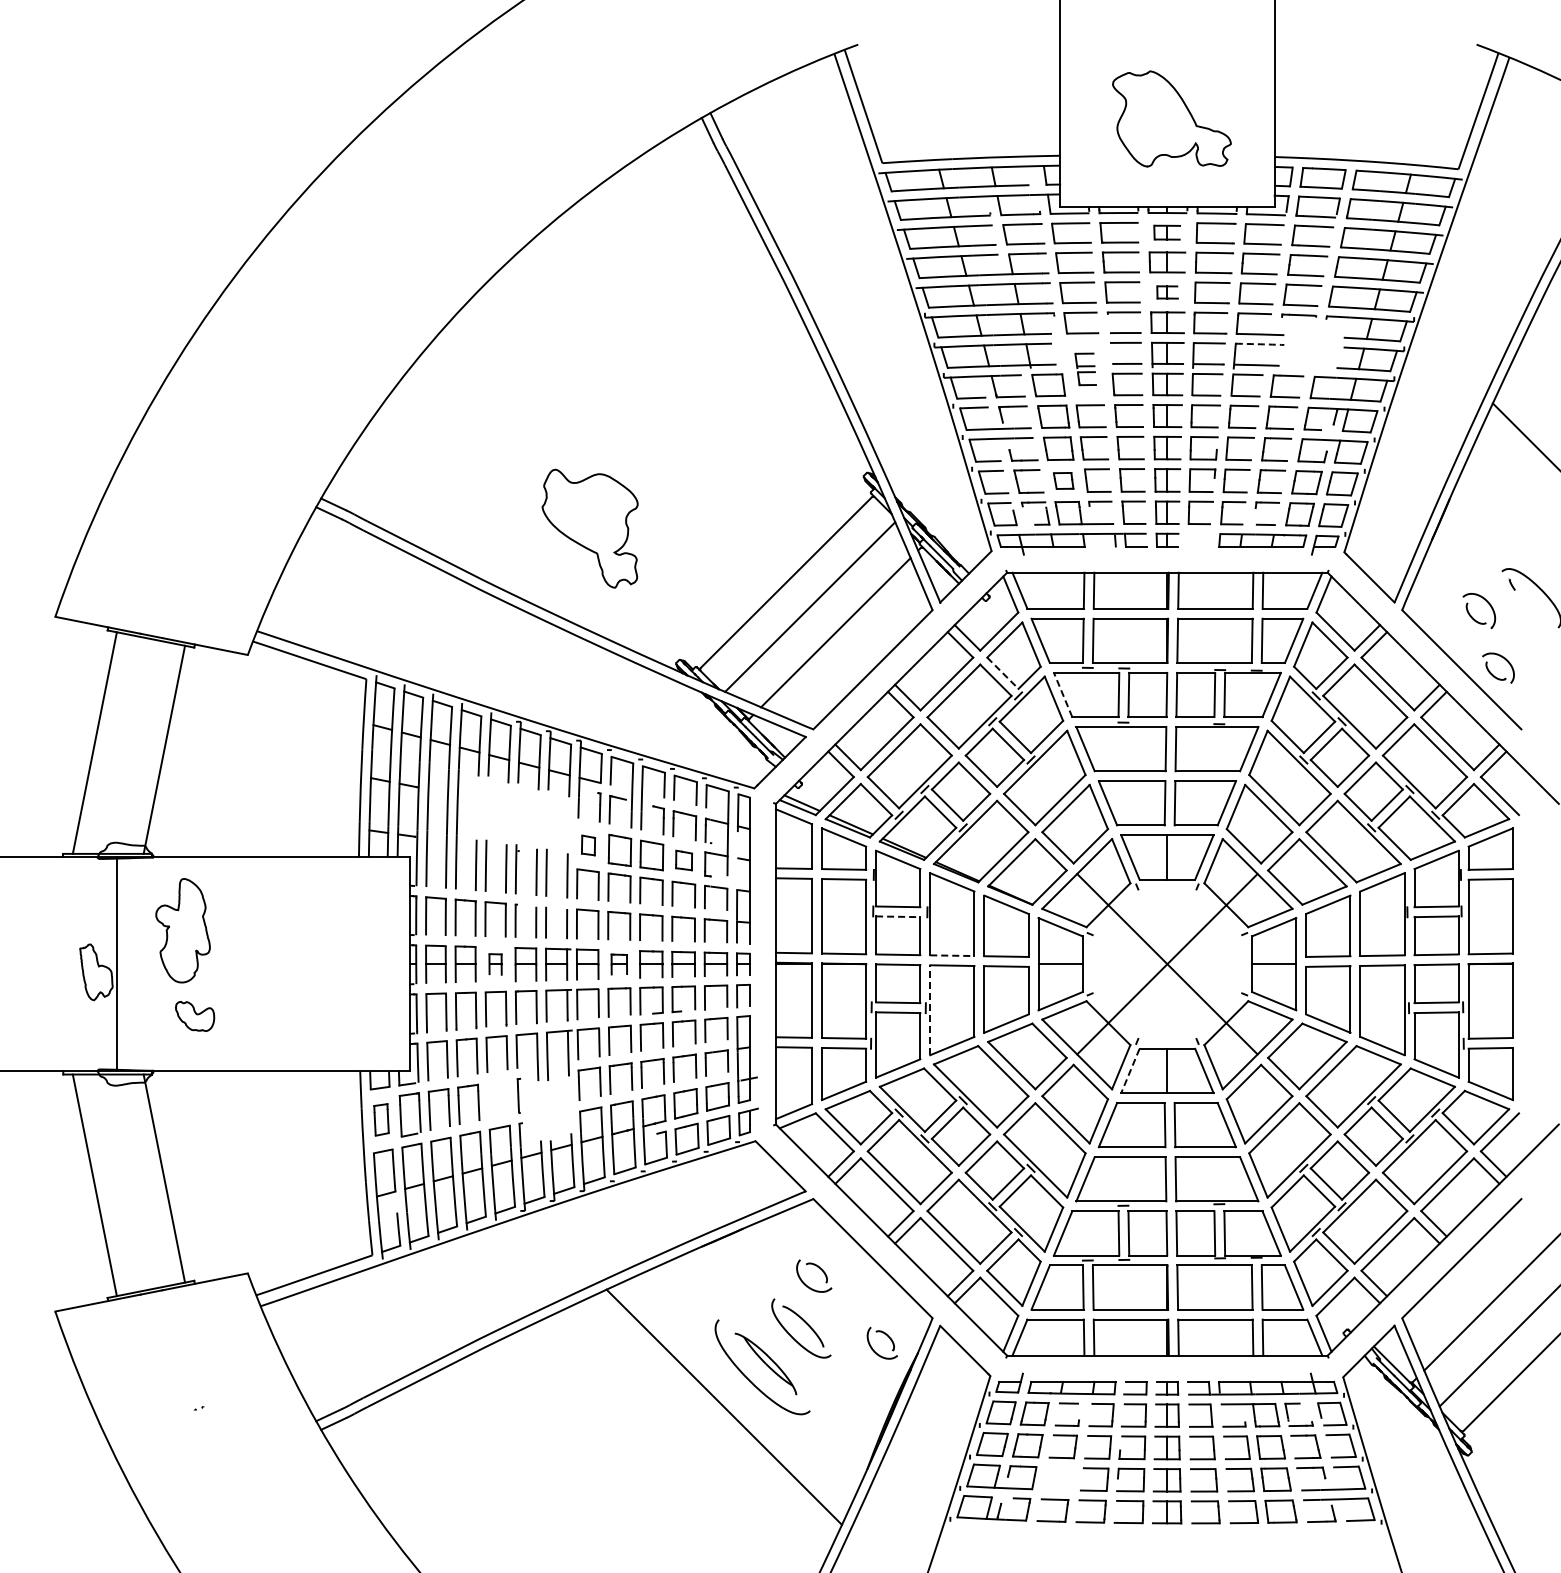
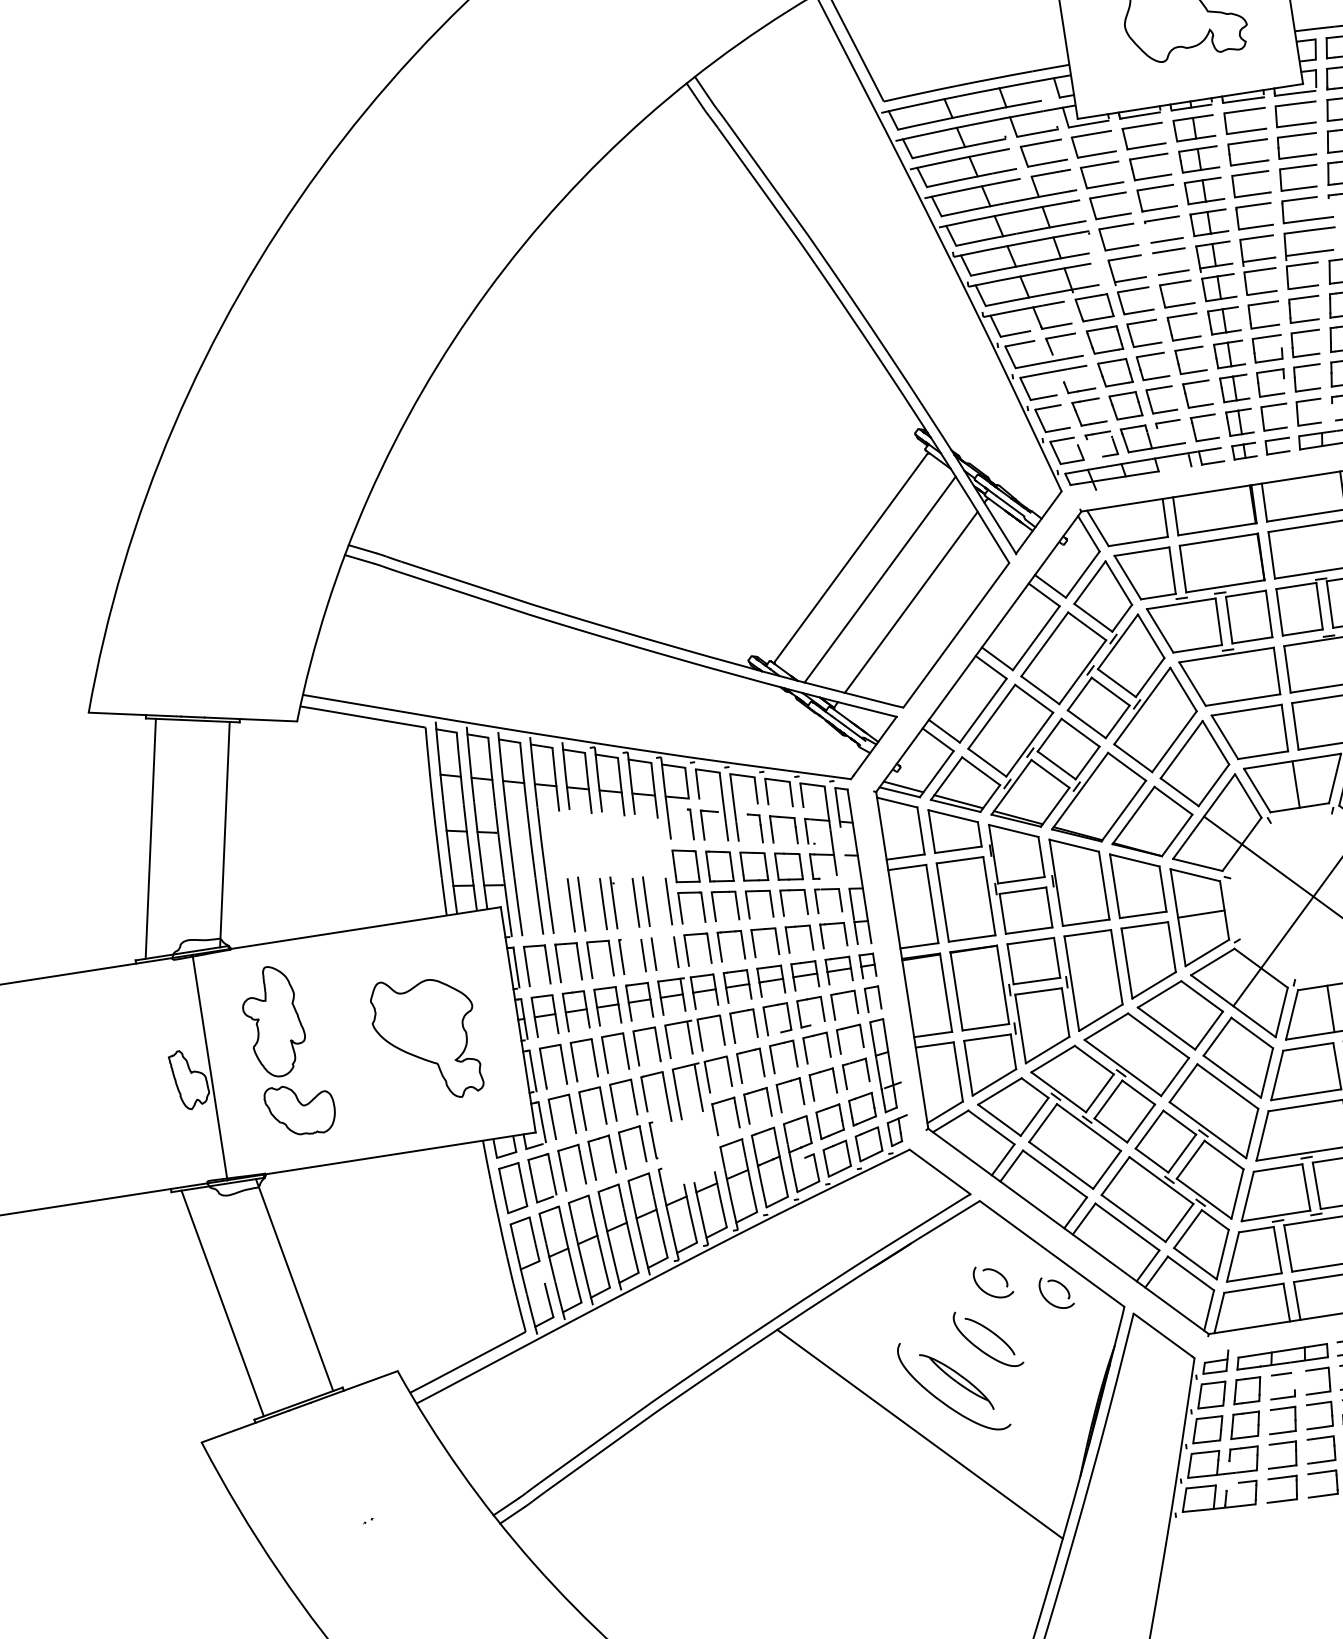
part: (1166, 232) -> (1193, 128), size x1.43
part: (1167, 292) -> (1204, 191), size x1.67
arc: (1260, 344) -> (1310, 230), dashed -> solid
part: (1085, 369) -> (1130, 285), size x1.67
part: (1063, 480) -> (1125, 405), size x1.43
part: (589, 528) -> (425, 1038), moved
part: (1199, 539) -> (1278, 445), added
line: (1003, 673) -> (1094, 617), dashed -> solid
line: (1063, 695) -> (1160, 631), dashed -> solid
part: (588, 845) -> (686, 866), size x1.67
part: (683, 860) -> (788, 866), size x1.43
line: (898, 916) -> (1023, 890), dashed -> solid
line: (952, 955) -> (1086, 922), dashed -> solid
part: (495, 964) -> (607, 1006), size x1.67
part: (619, 964) -> (737, 986), size x1.43
line: (930, 1010) -> (1072, 983), dashed -> solid
part: (194, 1016) -> (299, 1109), size x1.67
line: (1130, 1071) -> (1292, 1015), dashed -> solid
part: (489, 1098) -> (623, 1148), added
part: (381, 1119) -> (513, 1187), size x1.43
part: (887, 1336) -> (1060, 1284), moved
part: (1057, 1468) -> (1280, 1444), added

